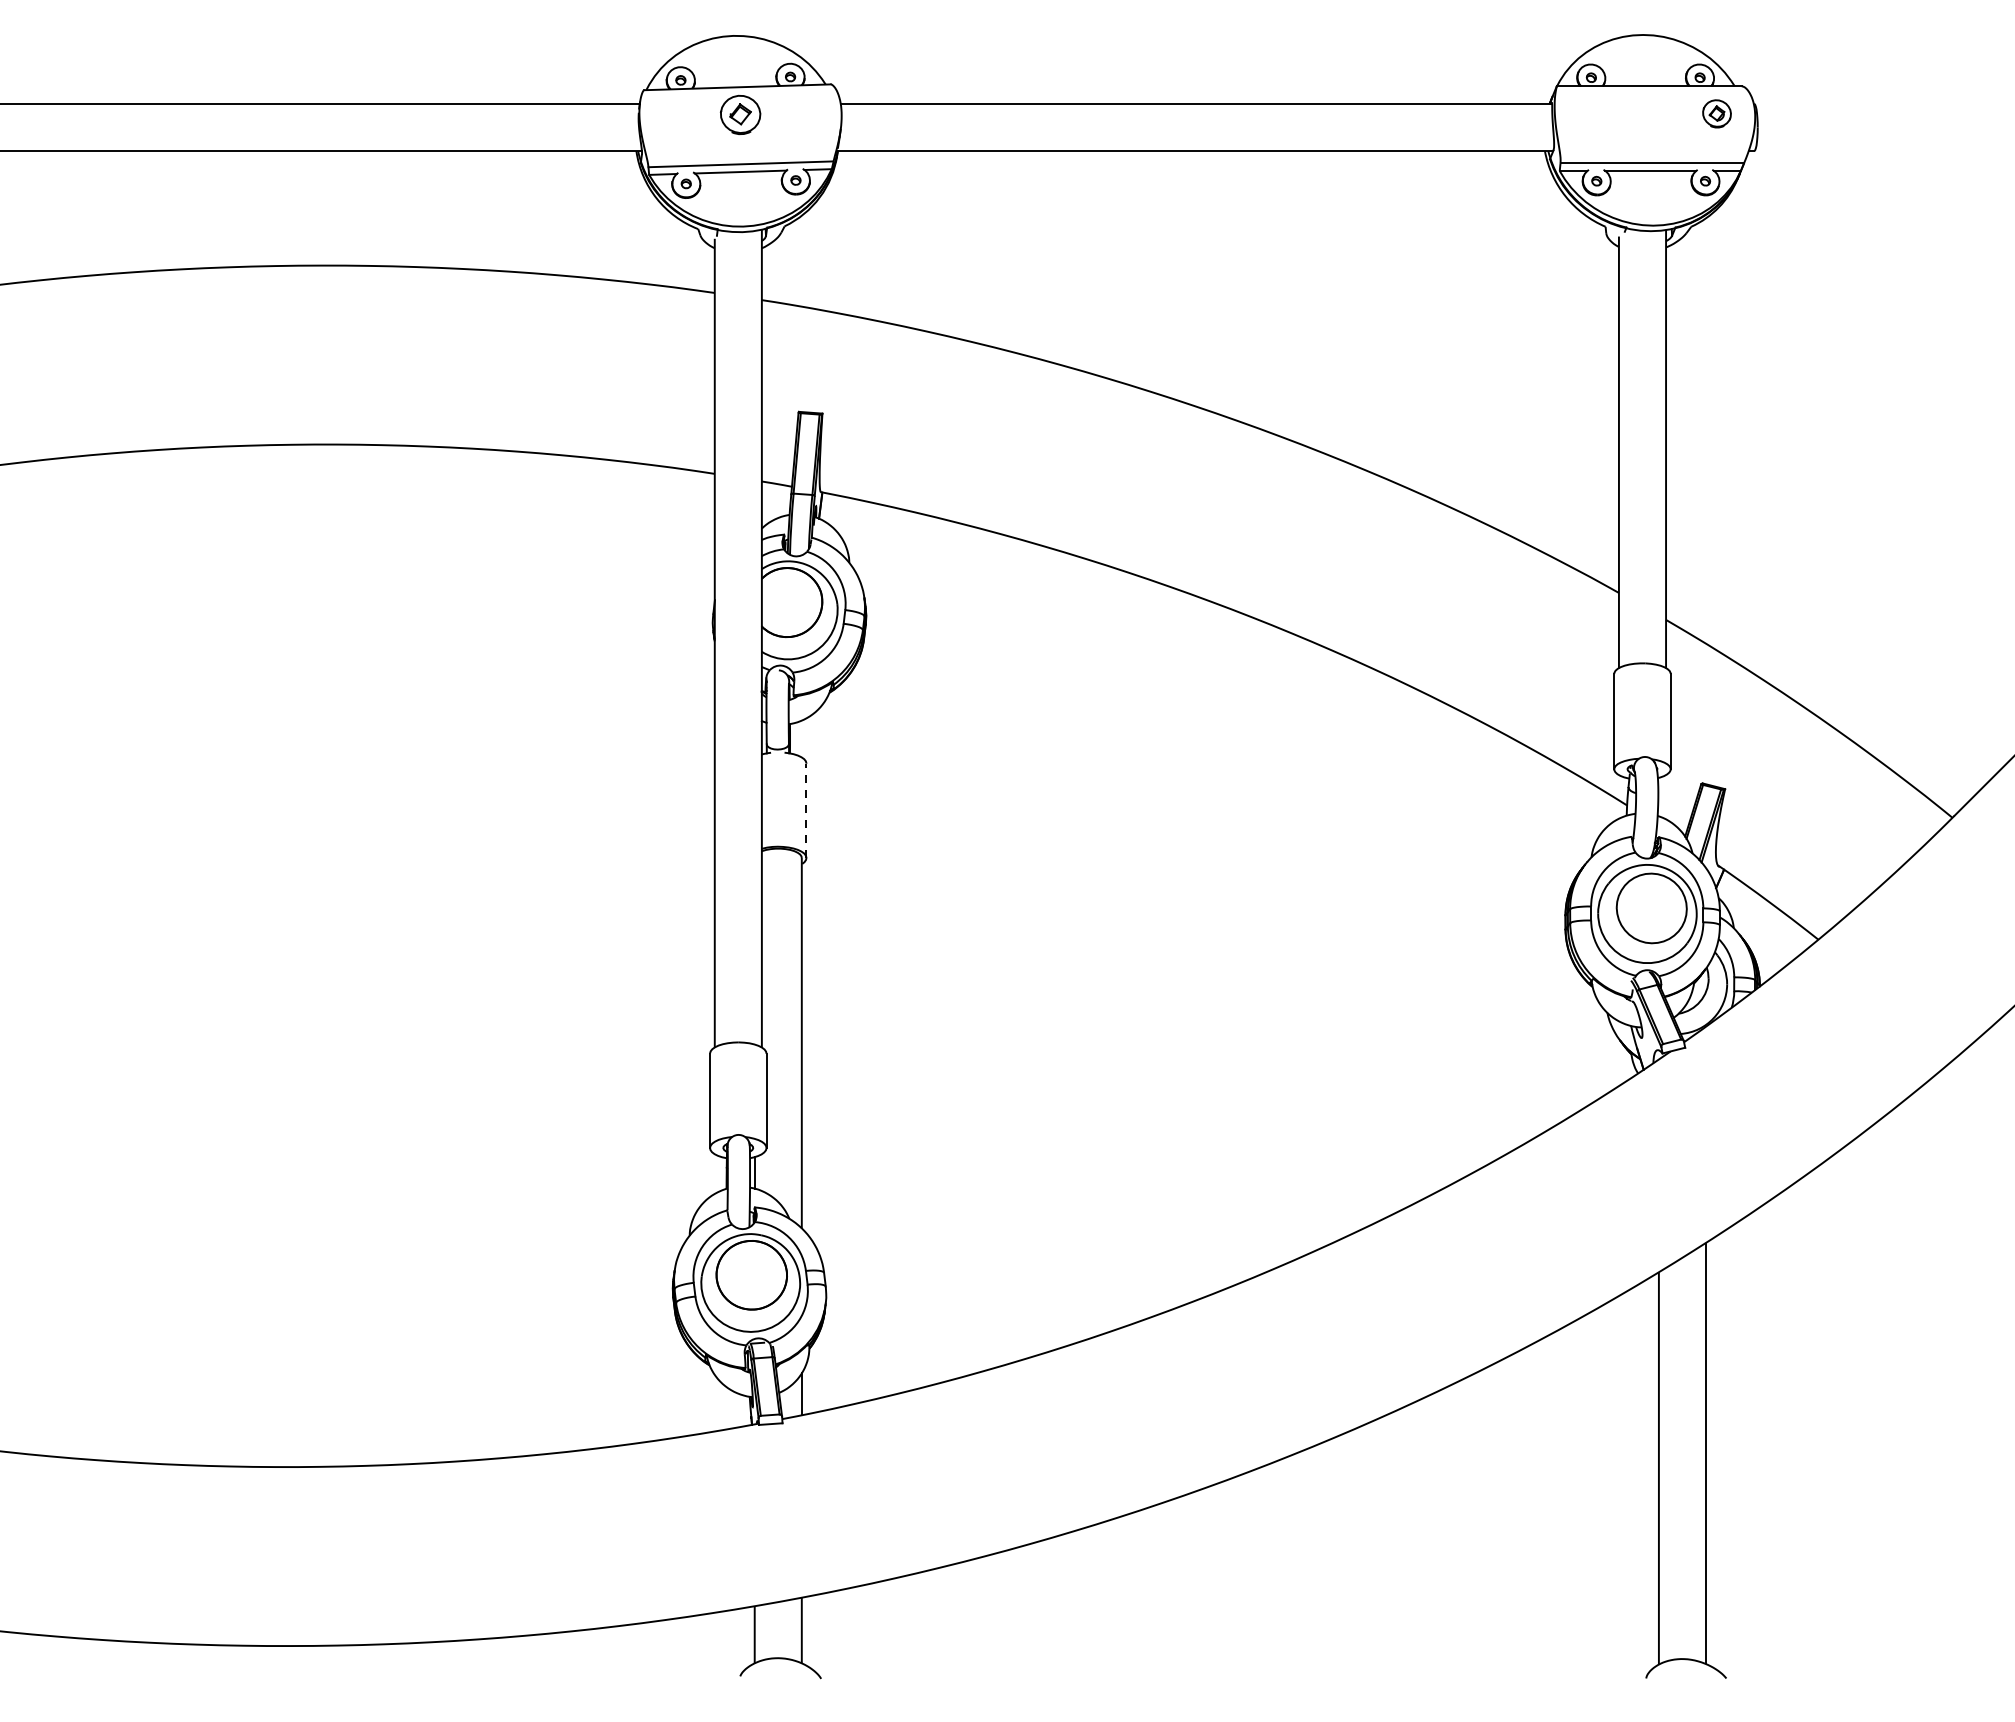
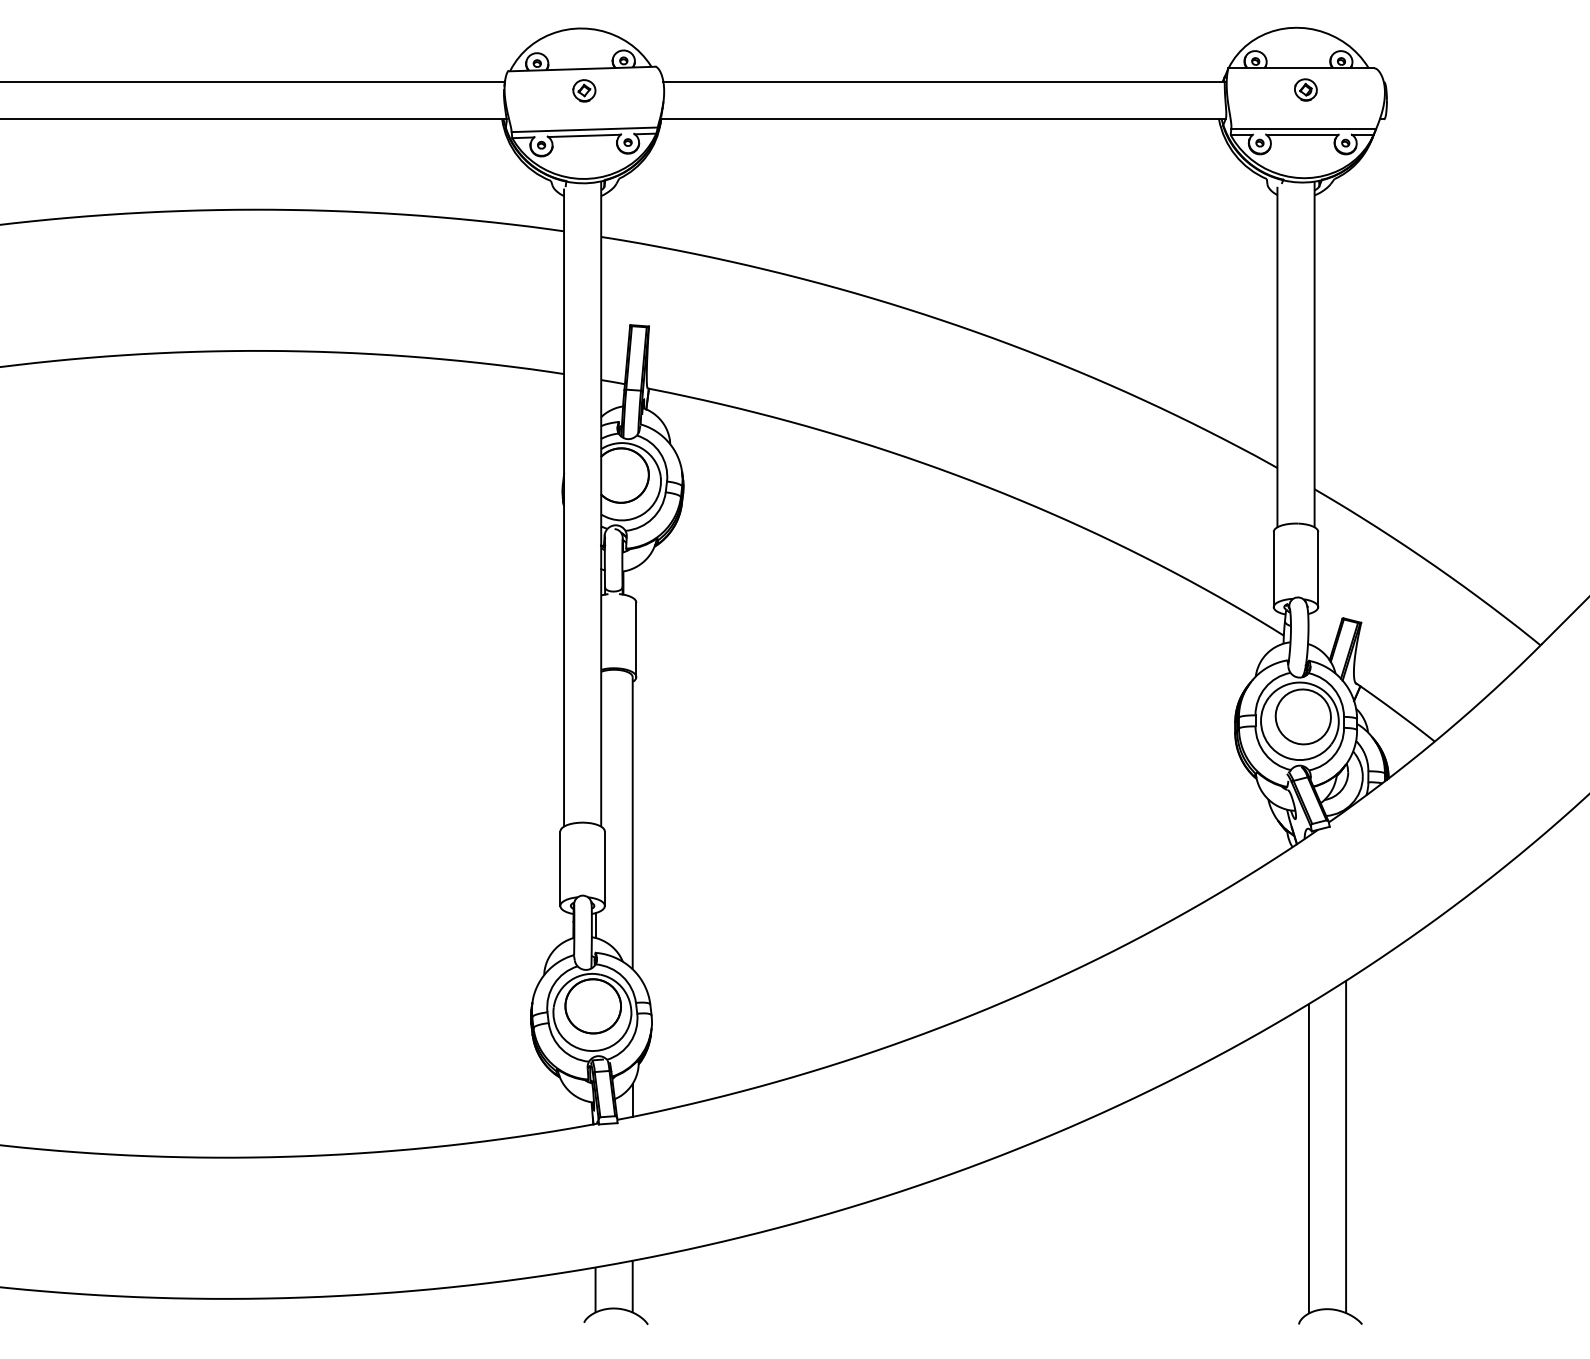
part: (1716, 113) -> (1305, 89), moved
part: (740, 114) -> (584, 90), size x0.71
line: (806, 810) -> (636, 639), dashed -> solid

